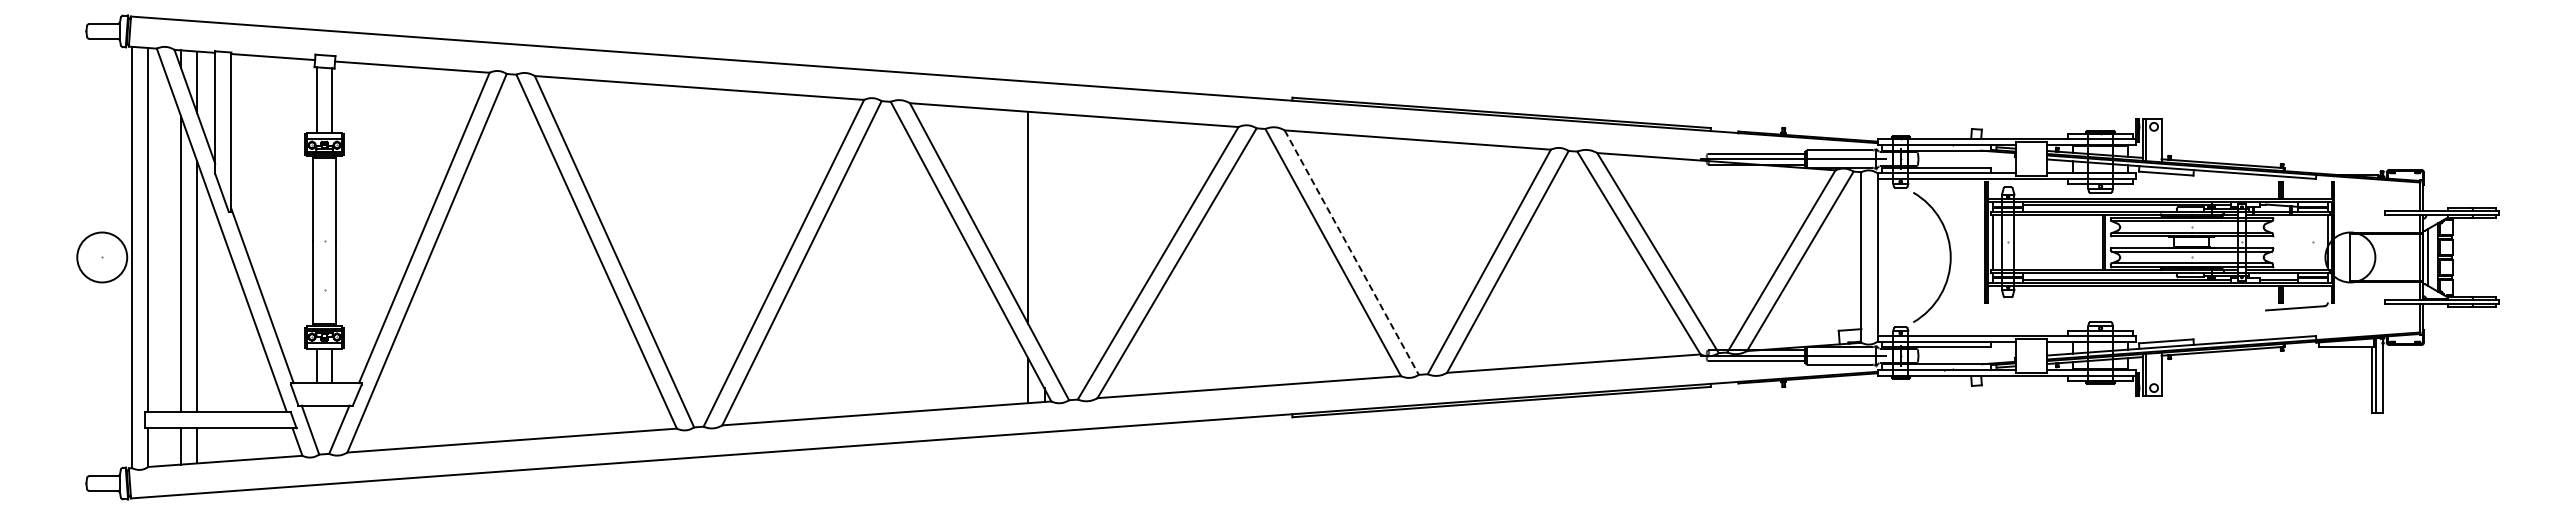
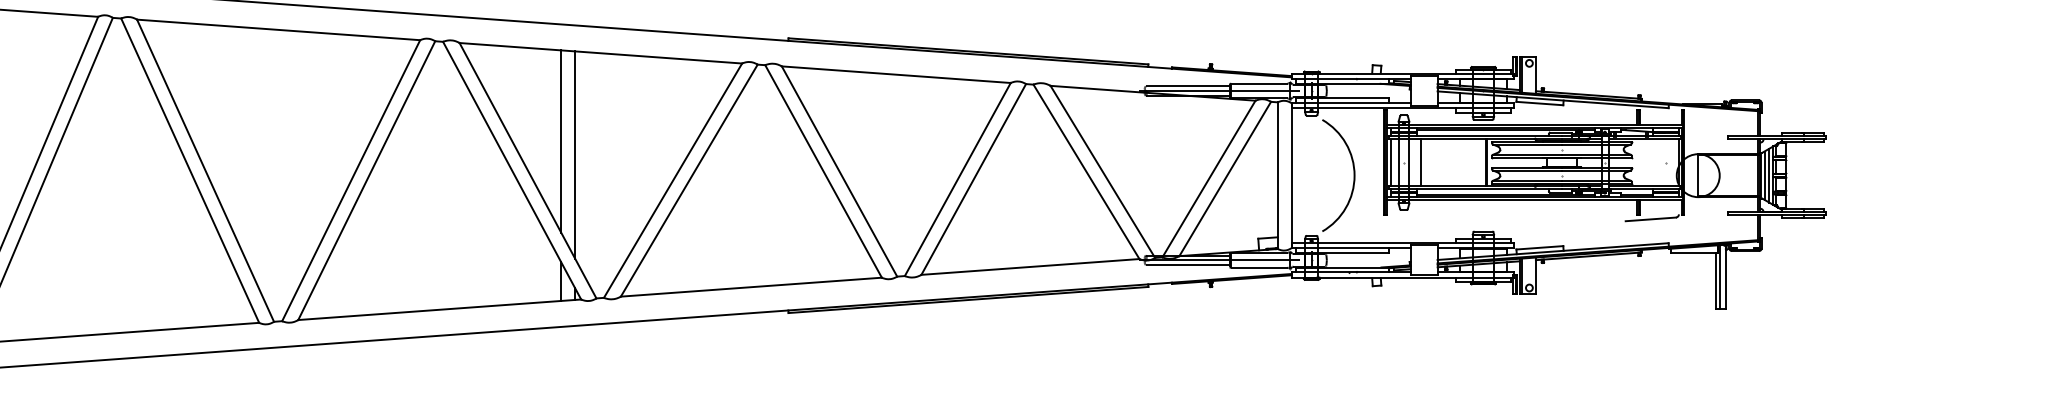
line: (1044, 233) -> (575, 155), added
line: (2028, 241) -> (1421, 161), added
line: (1352, 253) -> (840, 172), dashed -> solid
line: (2433, 257) -> (1769, 175), added

